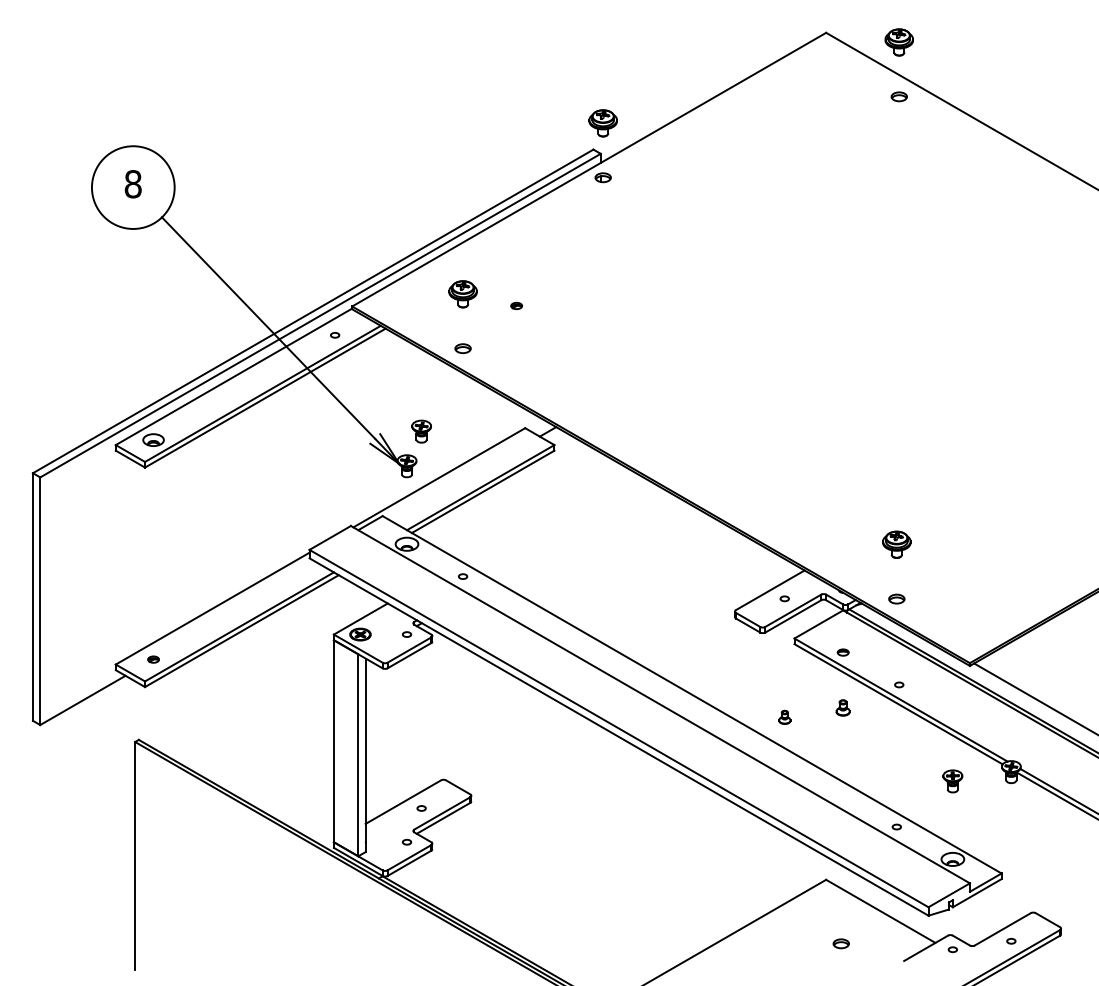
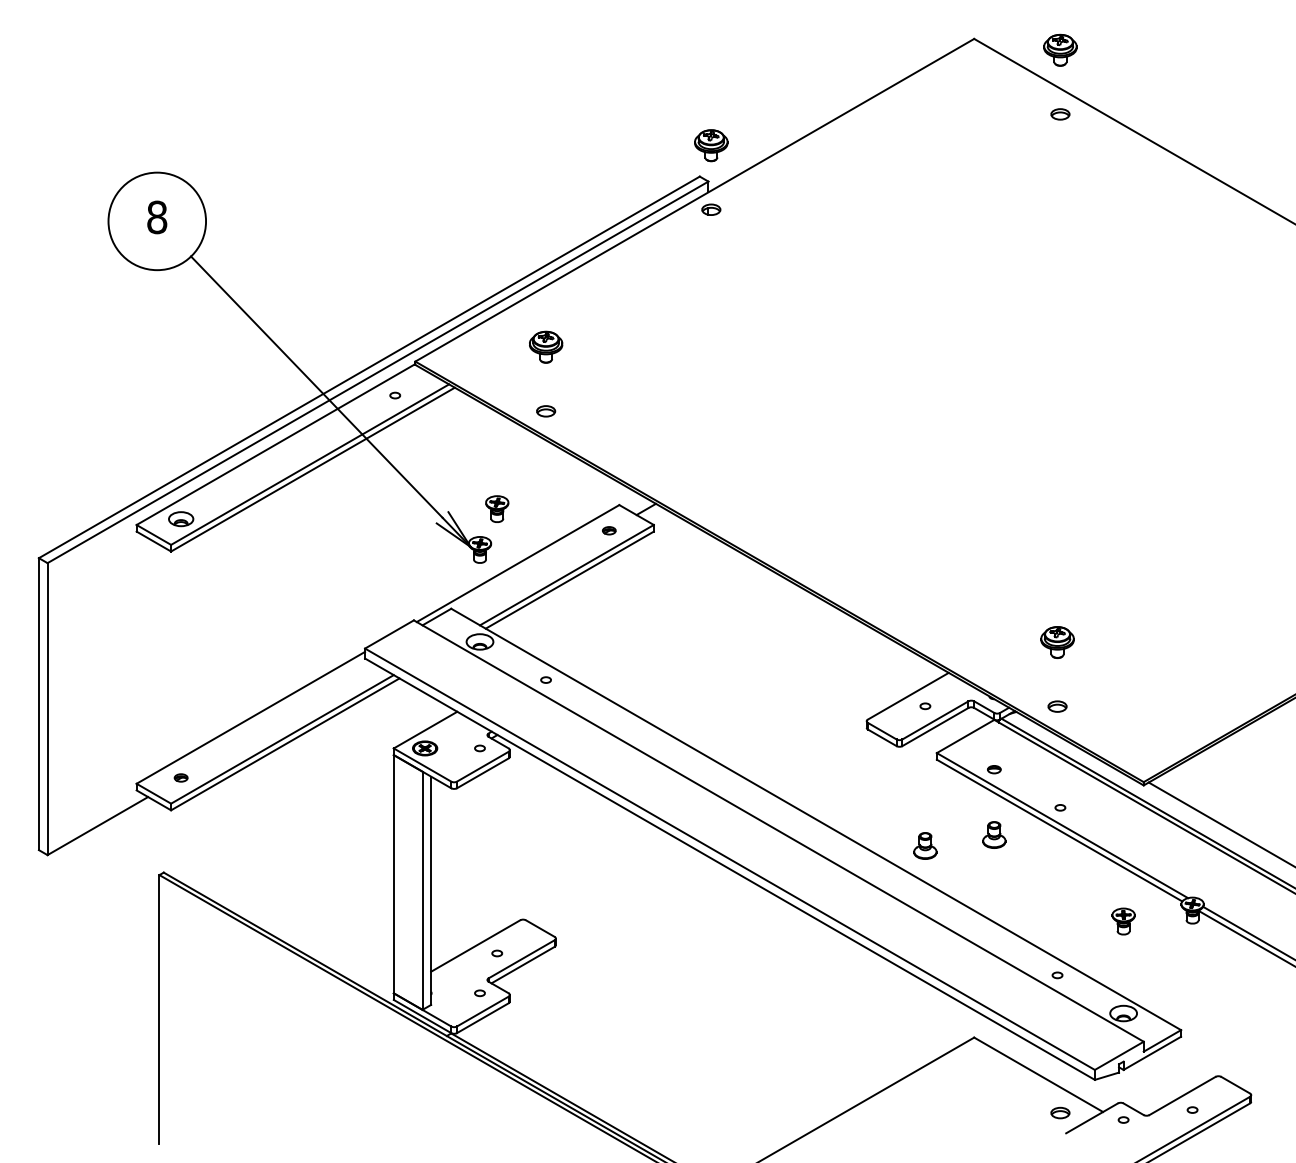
part: (516, 305) -> (609, 530), moved
part: (842, 707) -> (993, 834), size x1.43
part: (784, 717) -> (925, 846), size x1.67
part: (840, 943) -> (1059, 1112), moved

